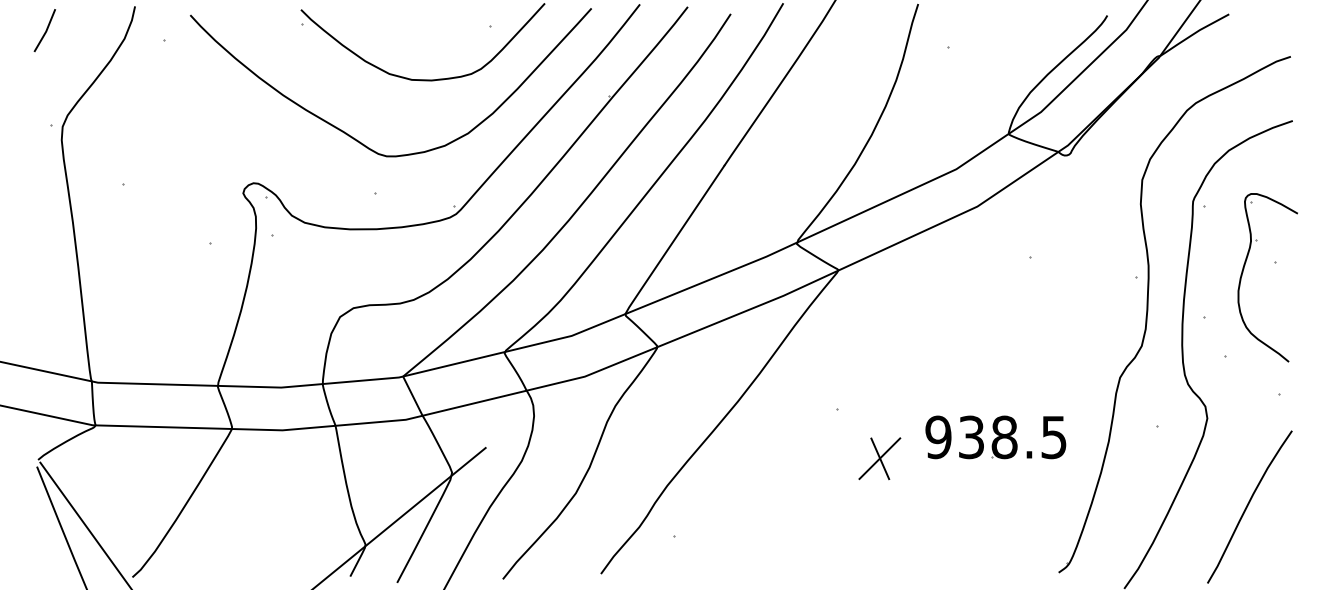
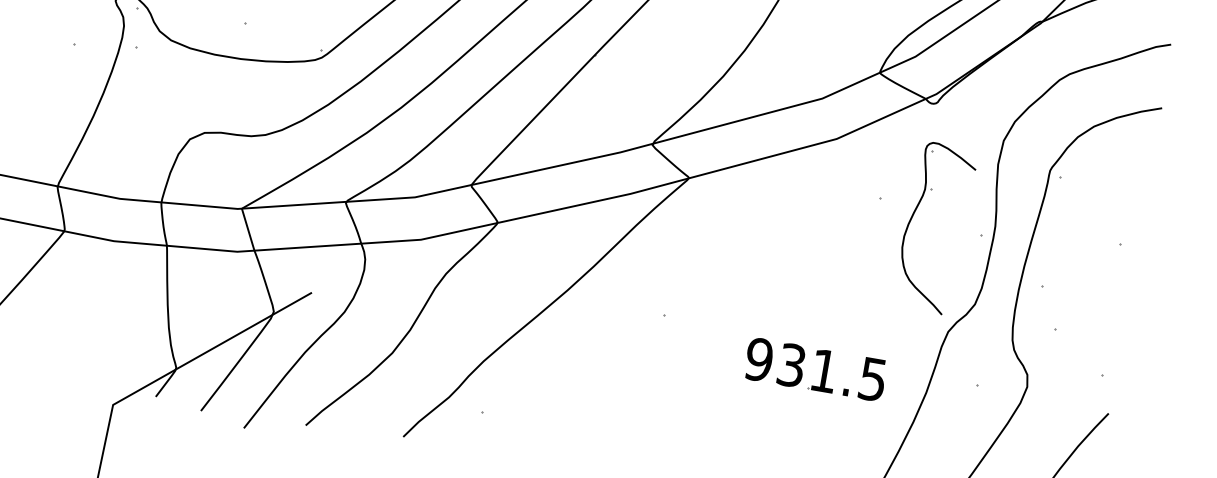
part: (1244, 269) -> (913, 216), moved
text: (1004, 437) -> (824, 371), 938.5 -> 931.5
part: (879, 458) -> (697, 370), removed

